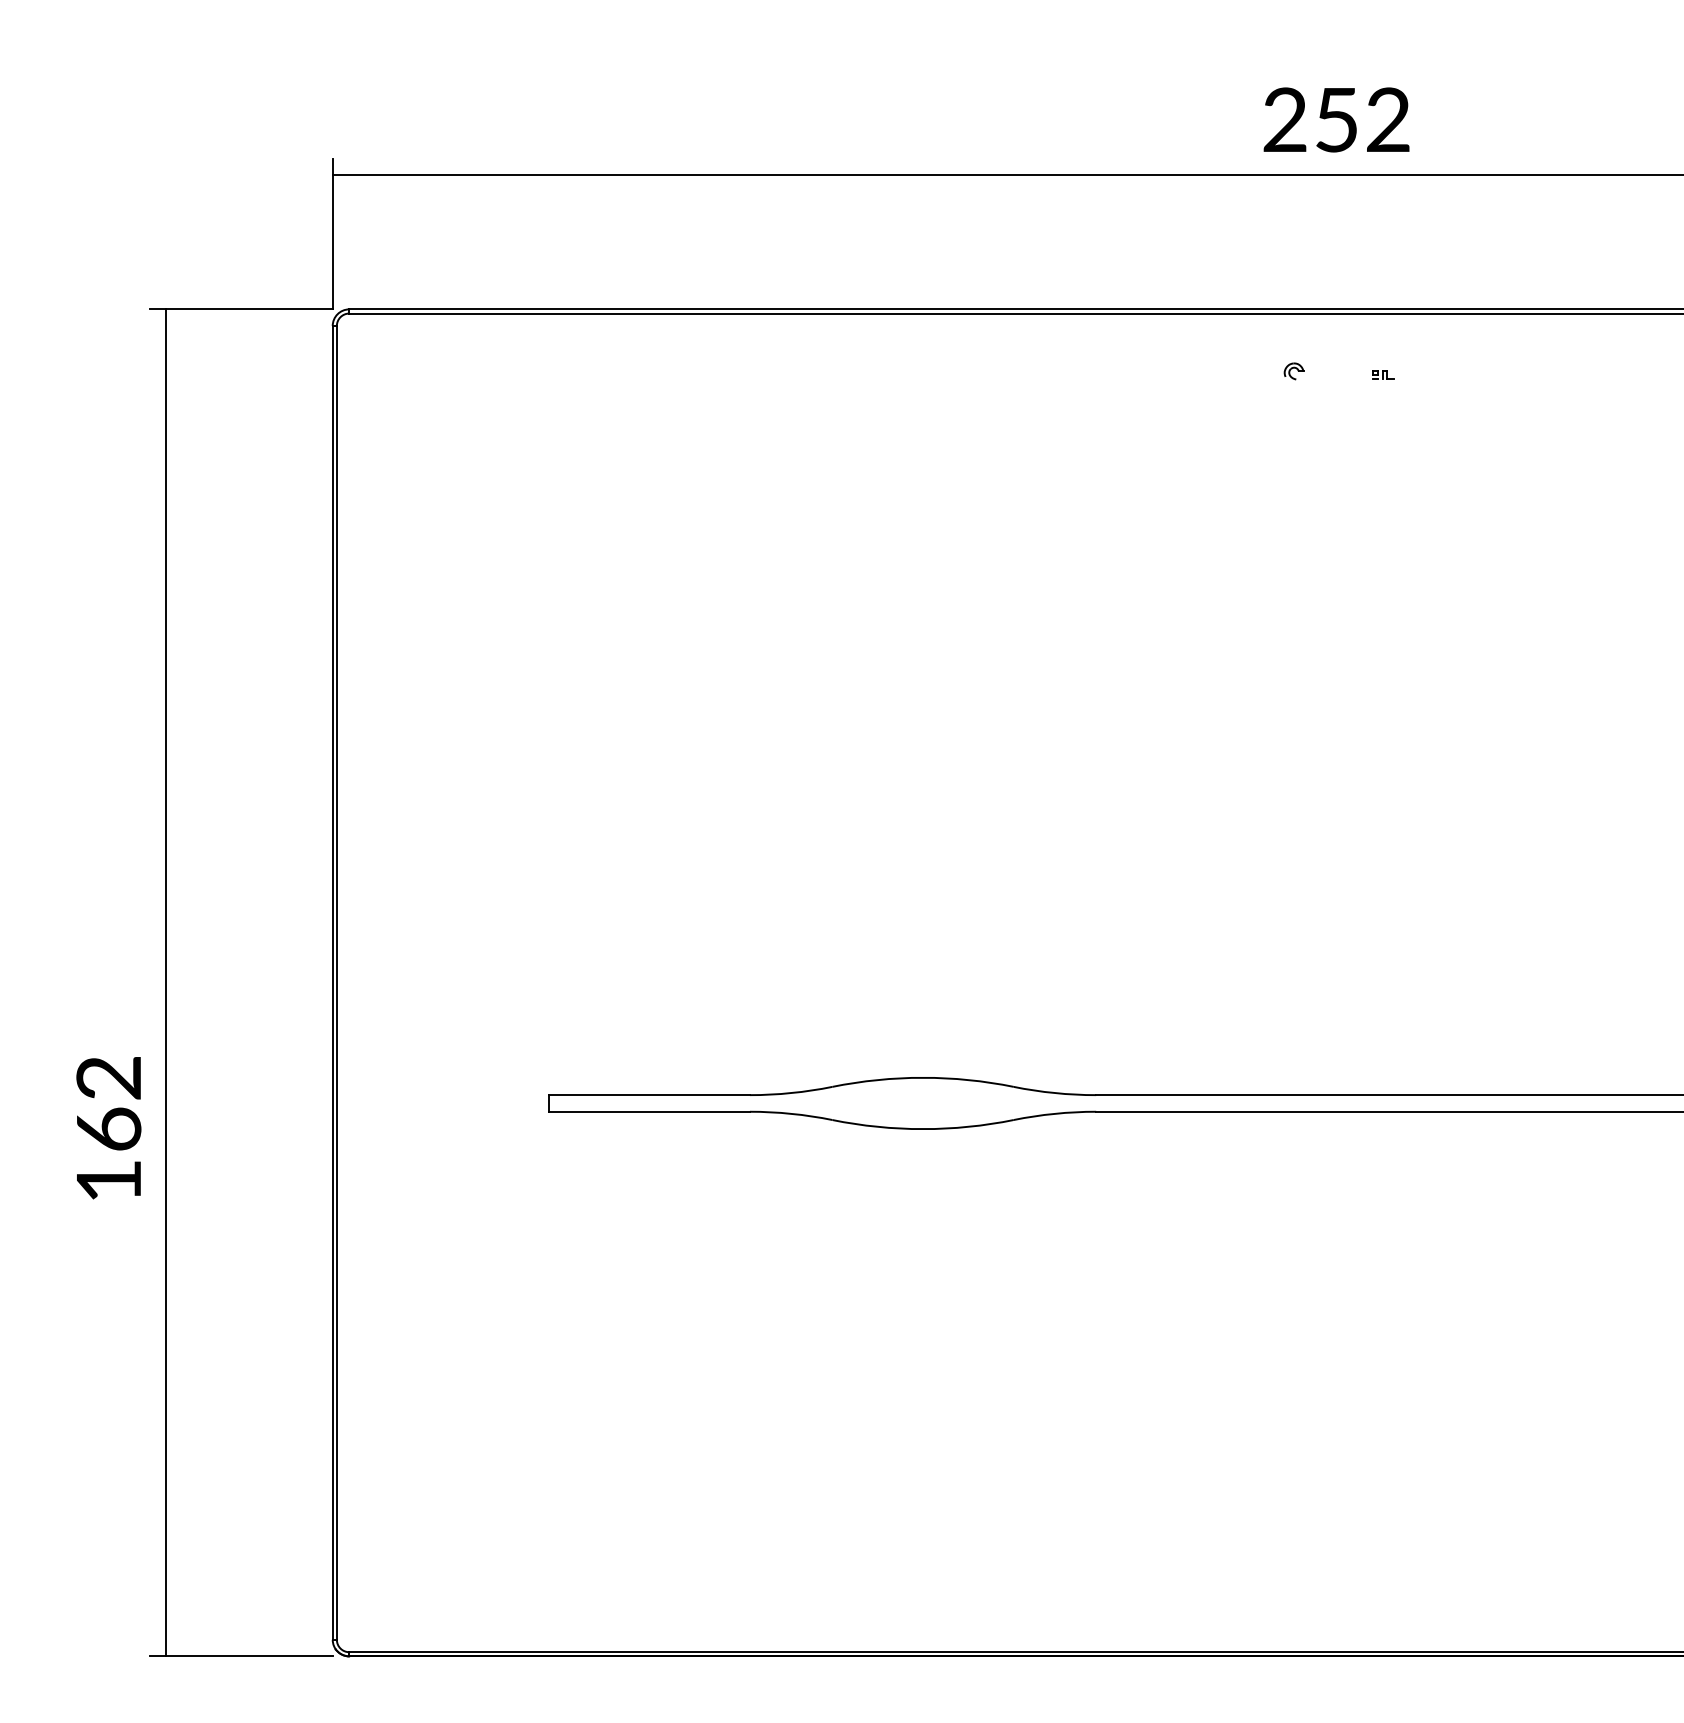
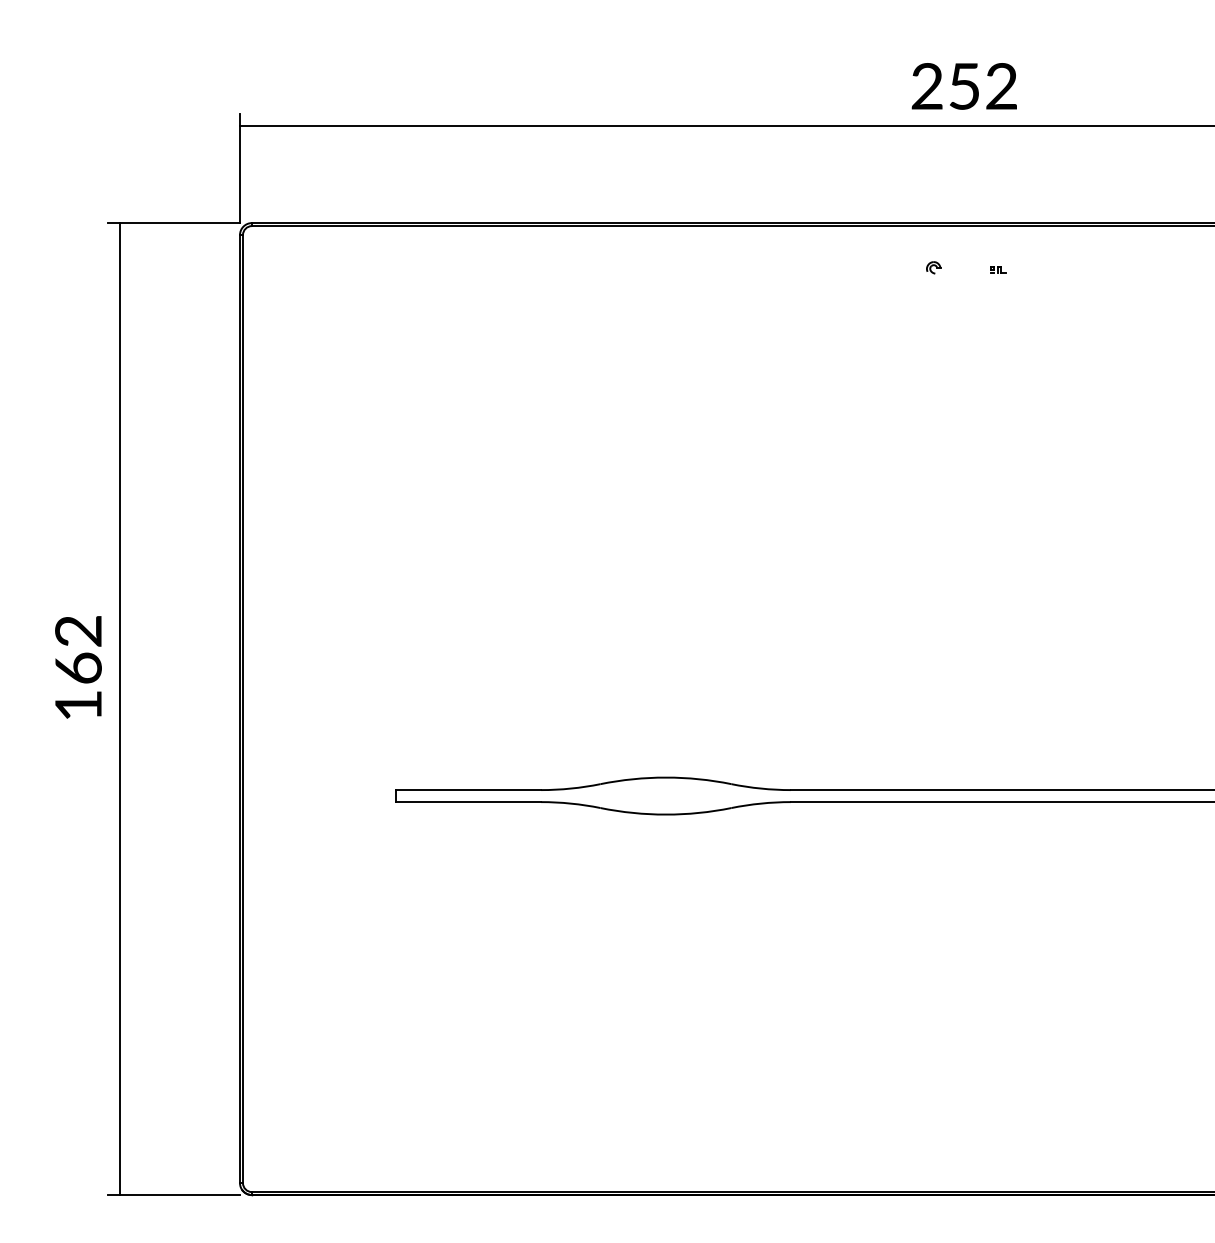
text: (108, 1128) -> (78, 667), moved

